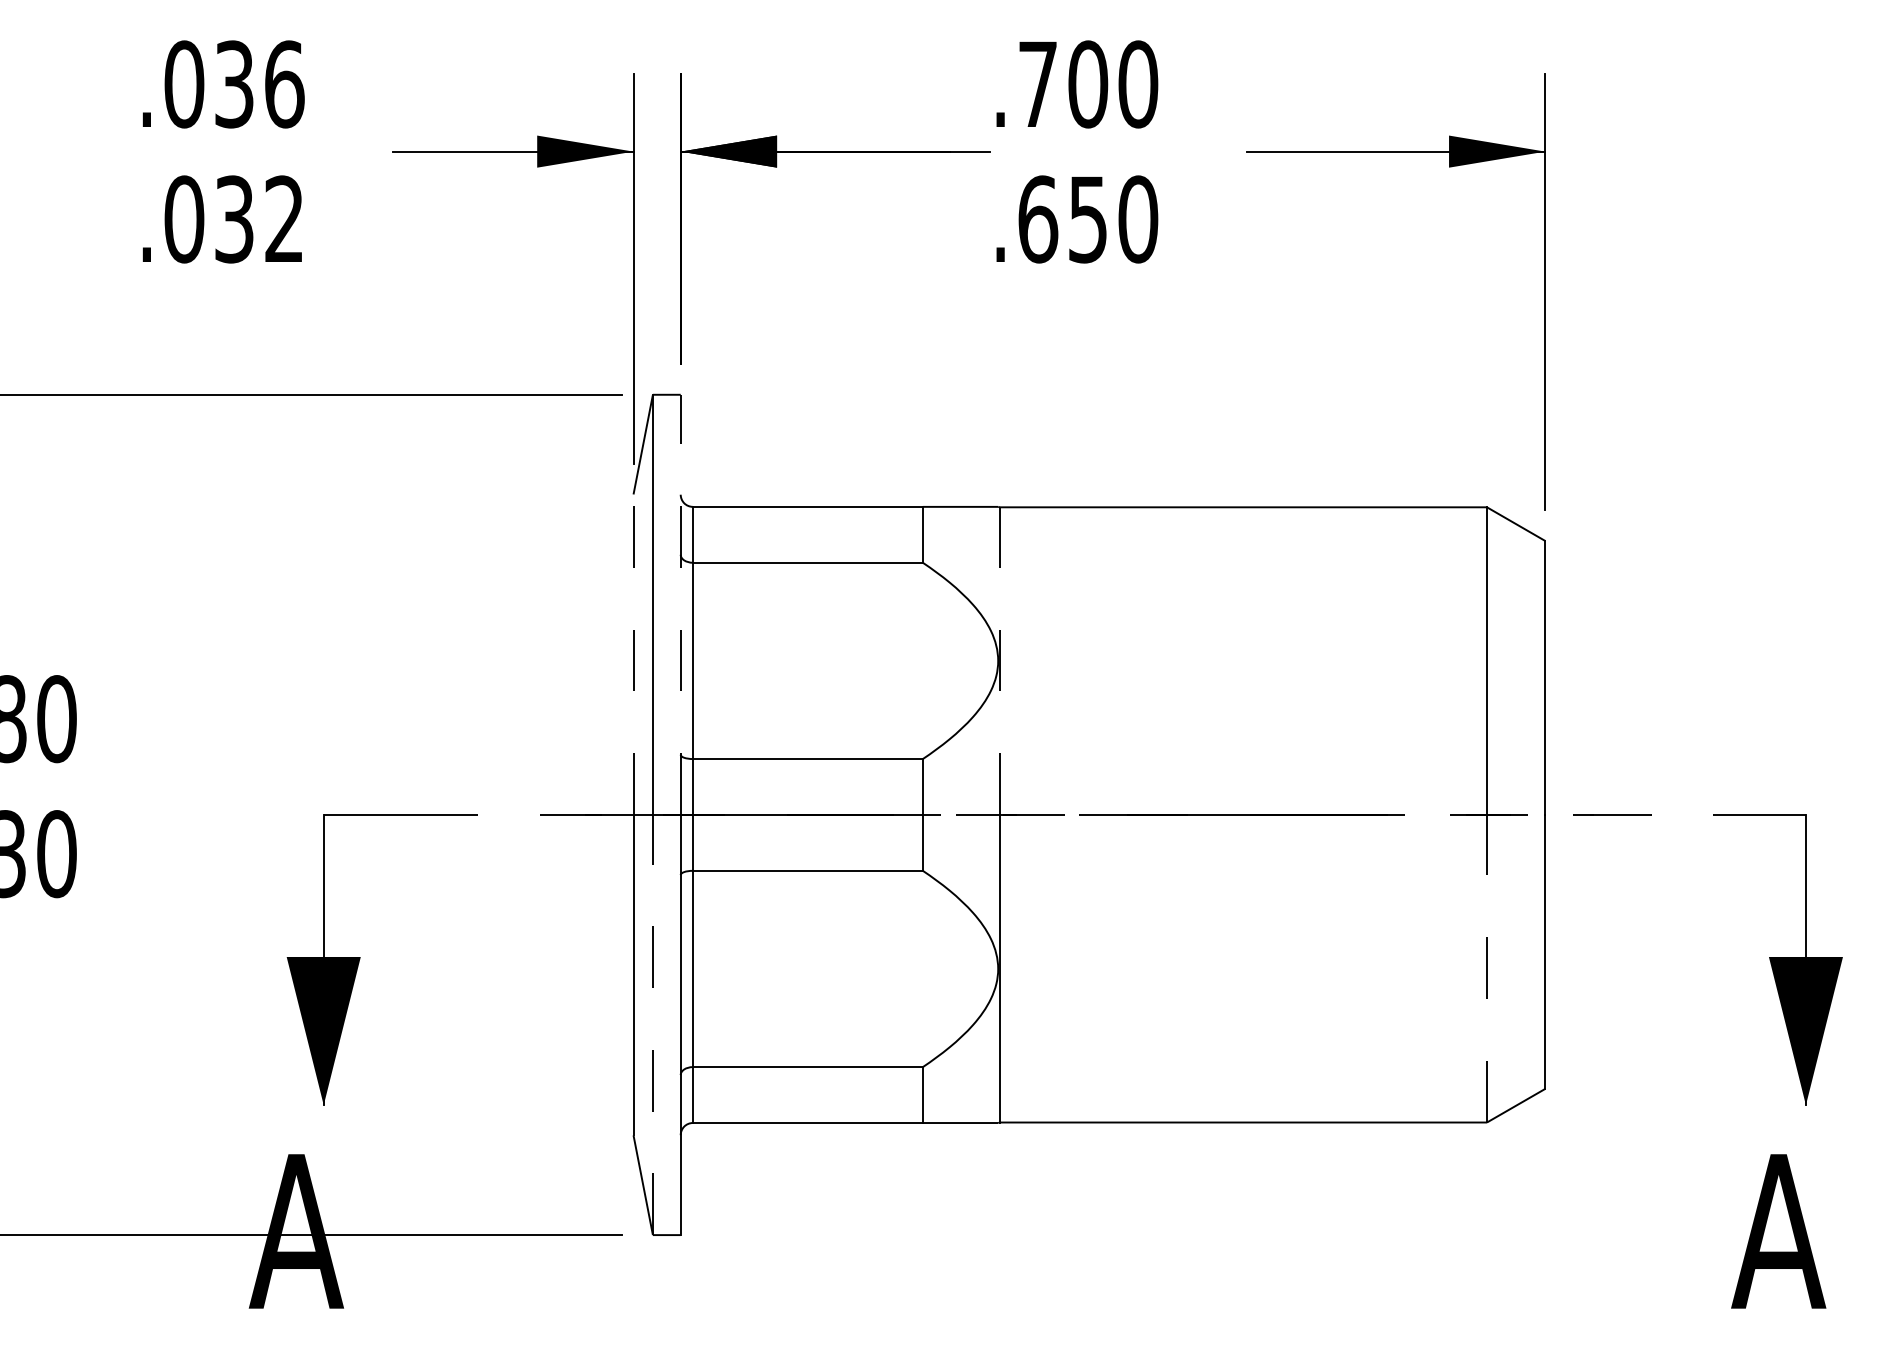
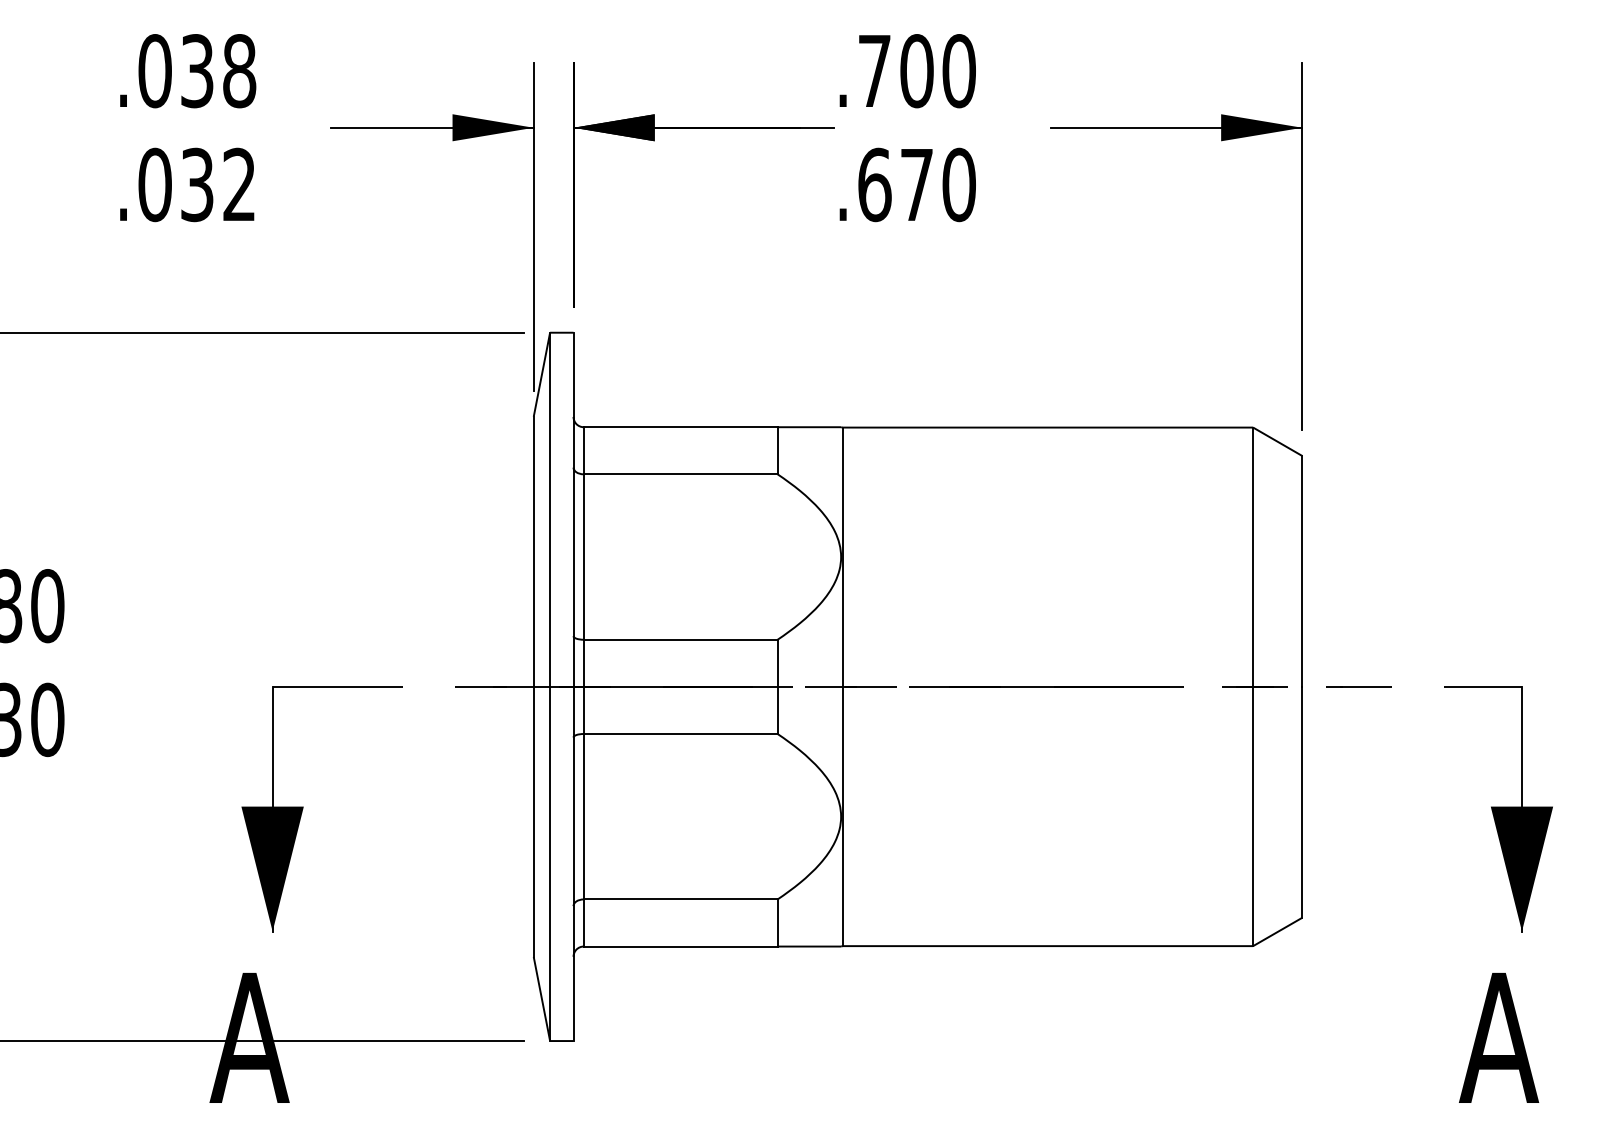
text: (284, 84) -> (239, 71), .036 -> .038
text: (1087, 219) -> (916, 184), .650 -> .670
line: (680, 604) -> (573, 509), dashed -> solid
line: (633, 654) -> (533, 551), dashed -> solid
line: (1000, 661) -> (843, 557), dashed -> solid
line: (1487, 968) -> (1253, 816), dashed -> solid
line: (652, 1024) -> (549, 863), dashed -> solid

